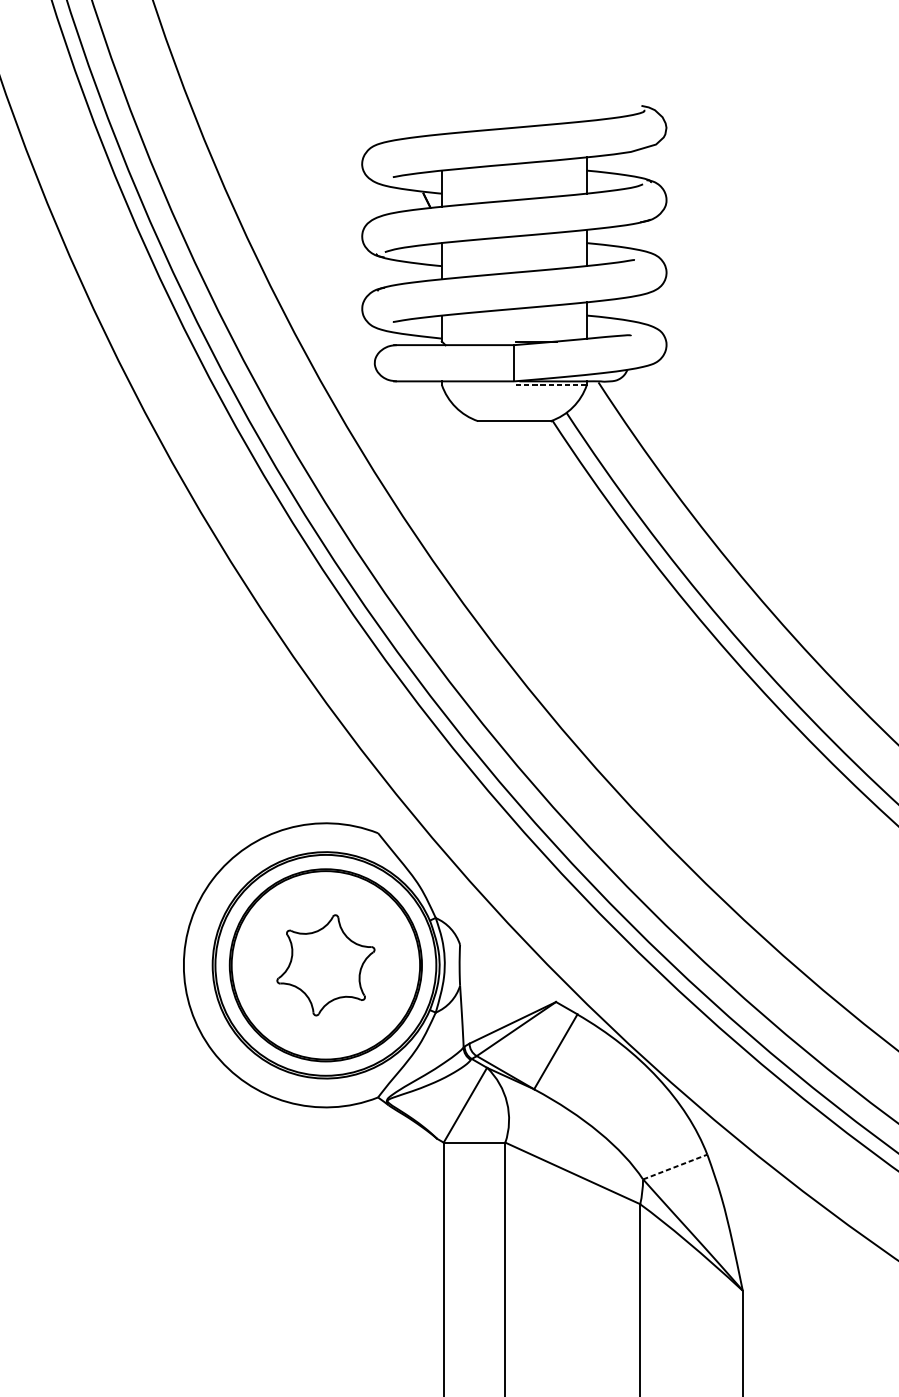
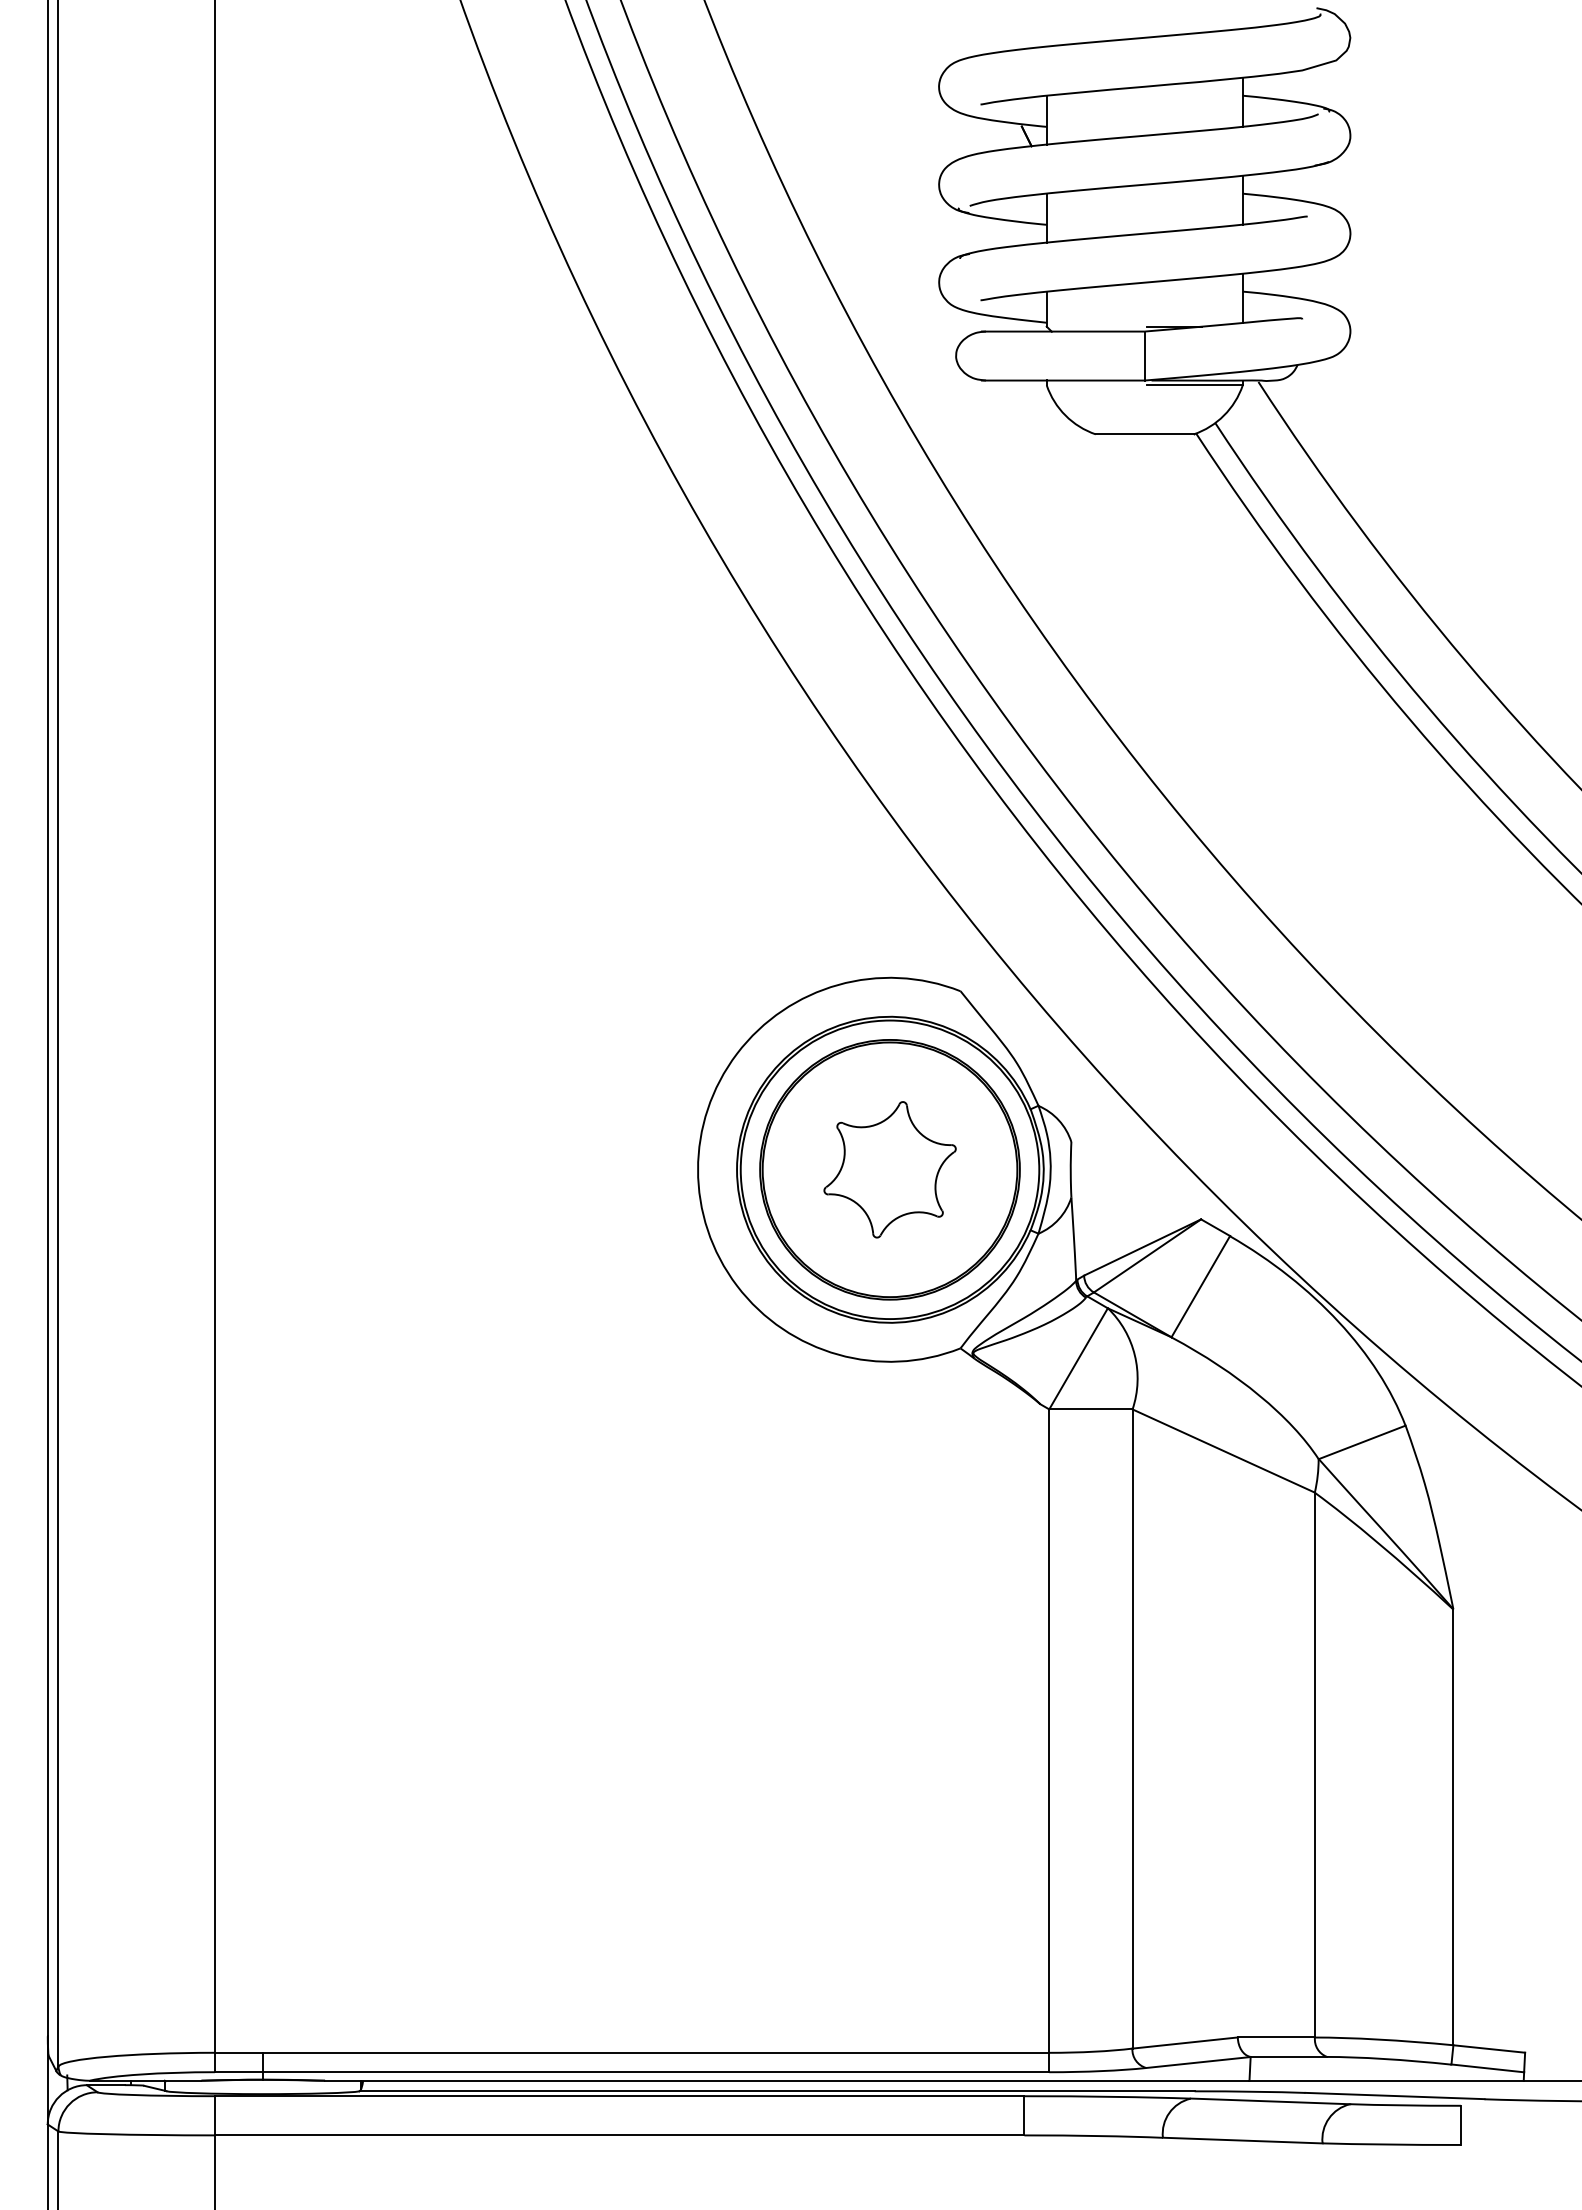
line: (551, 385) -> (1194, 385), dashed -> solid
line: (675, 1167) -> (1362, 1442), dashed -> solid

